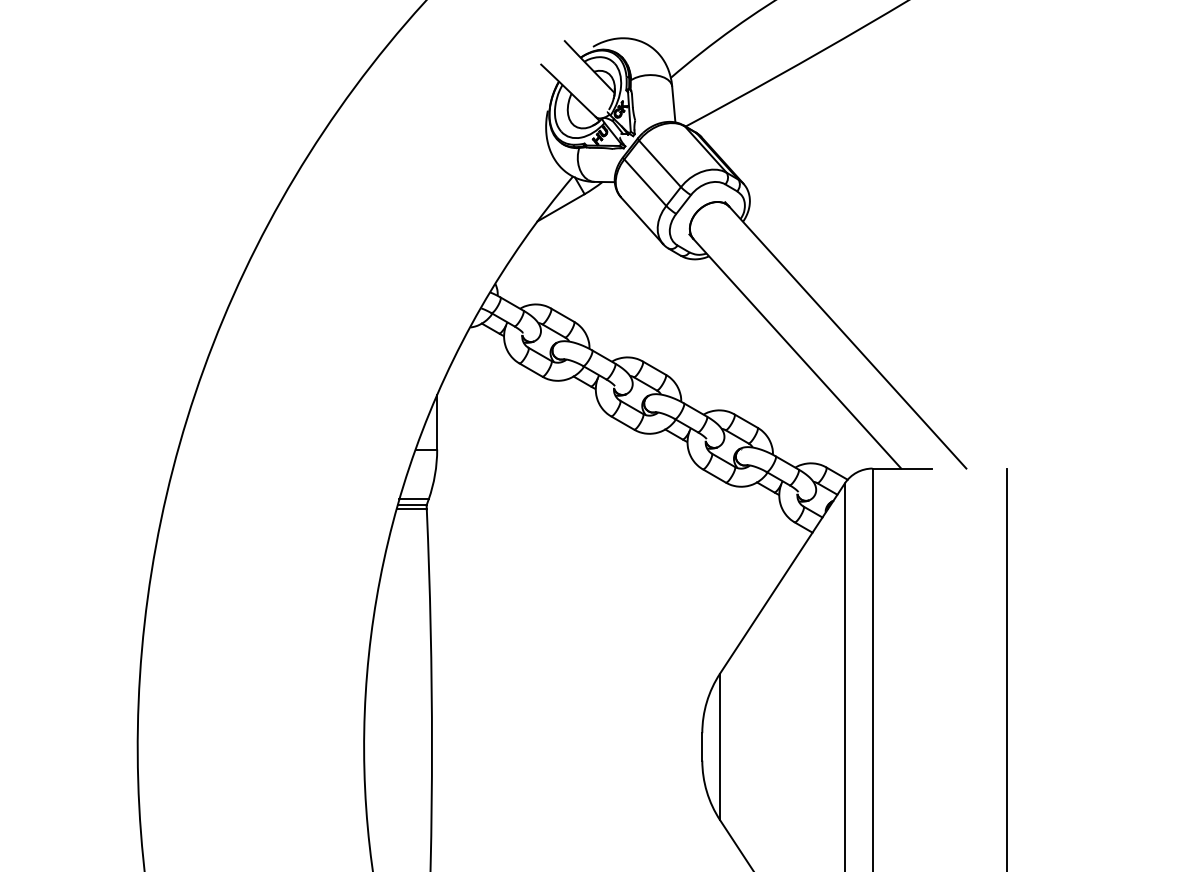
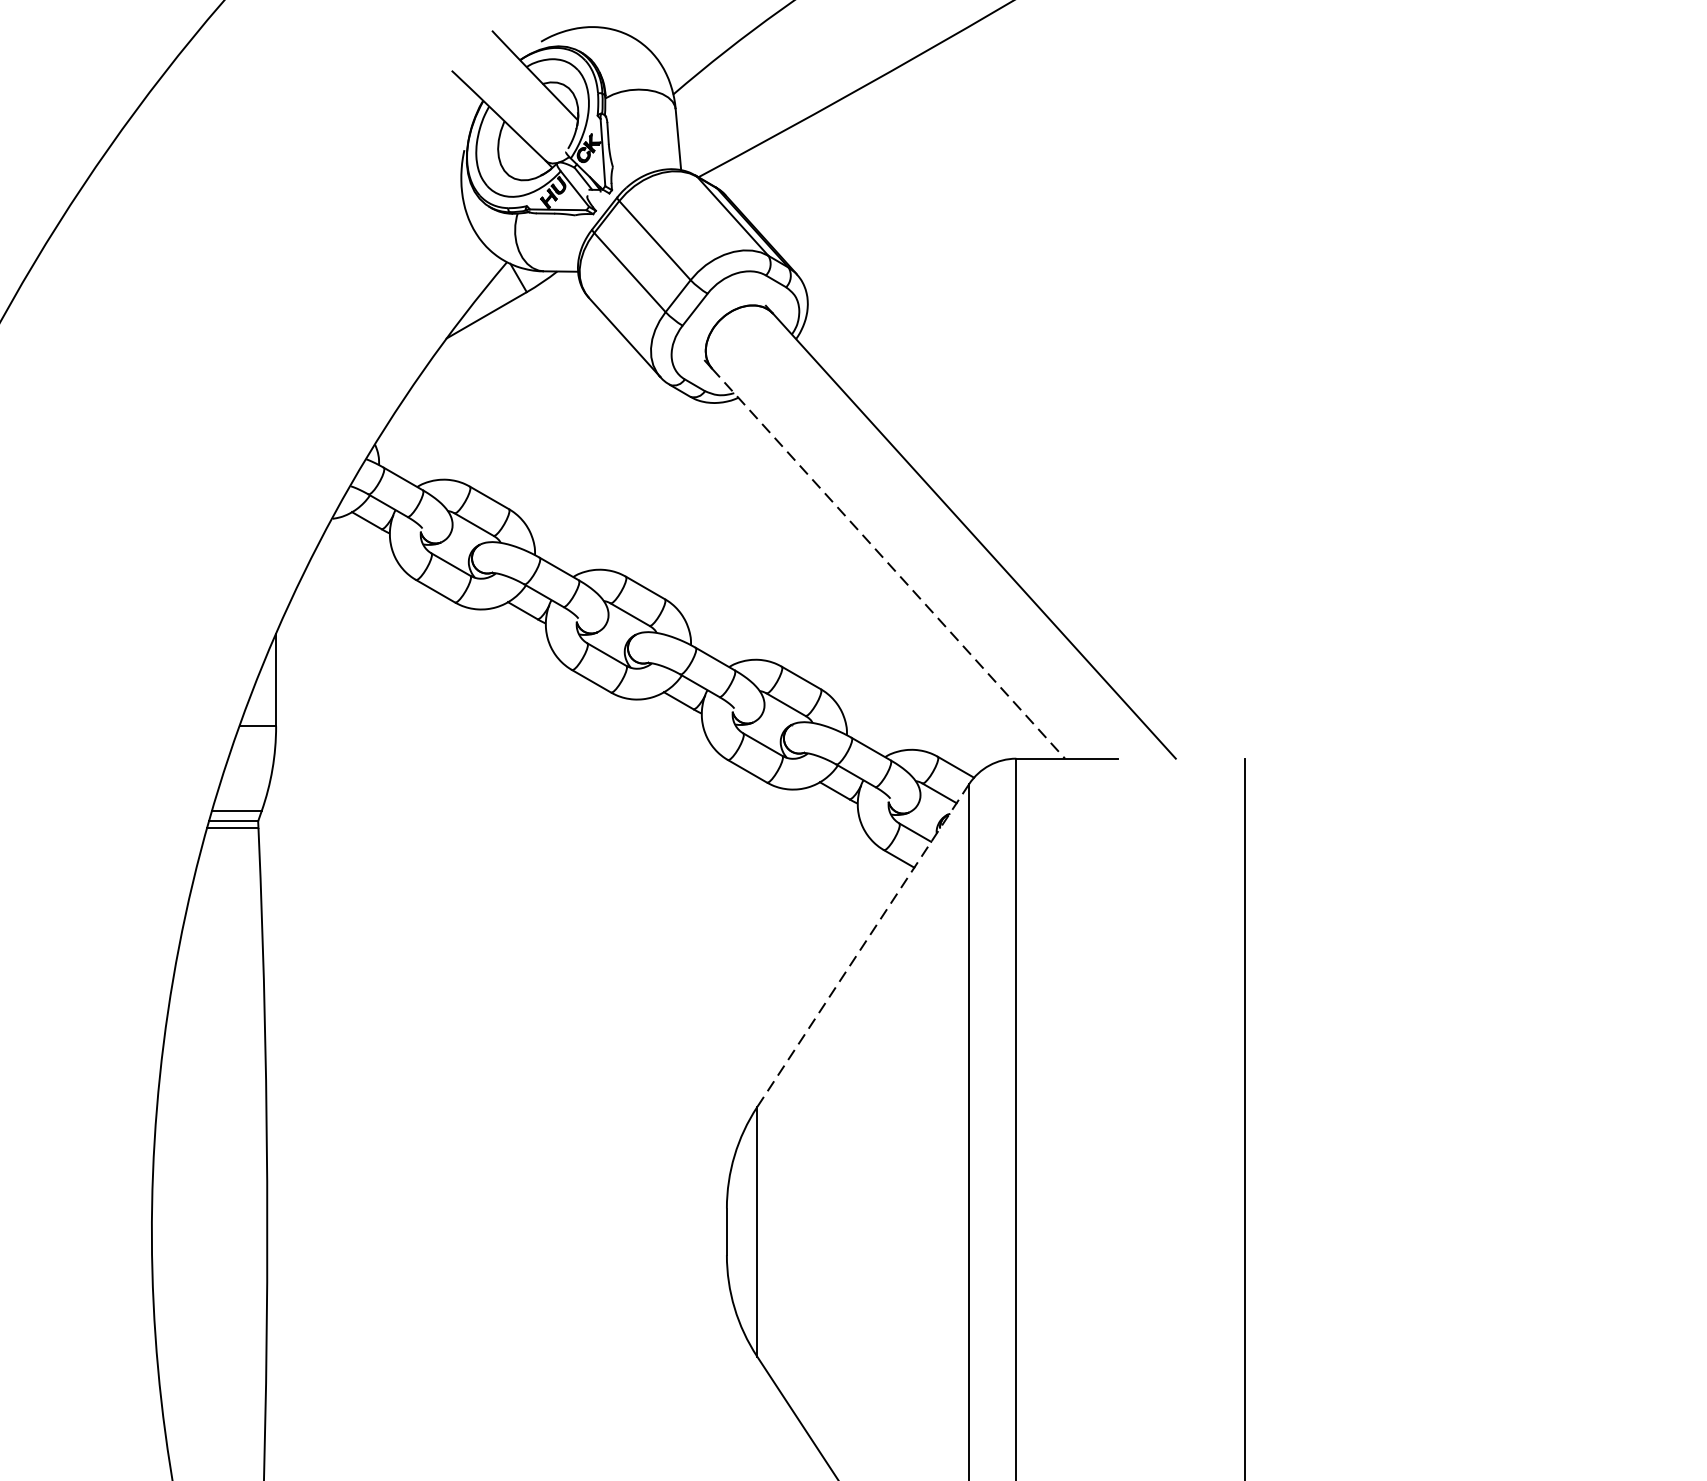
line: (797, 353) -> (888, 563), solid -> dashed
line: (782, 578) -> (863, 945), solid -> dashed

